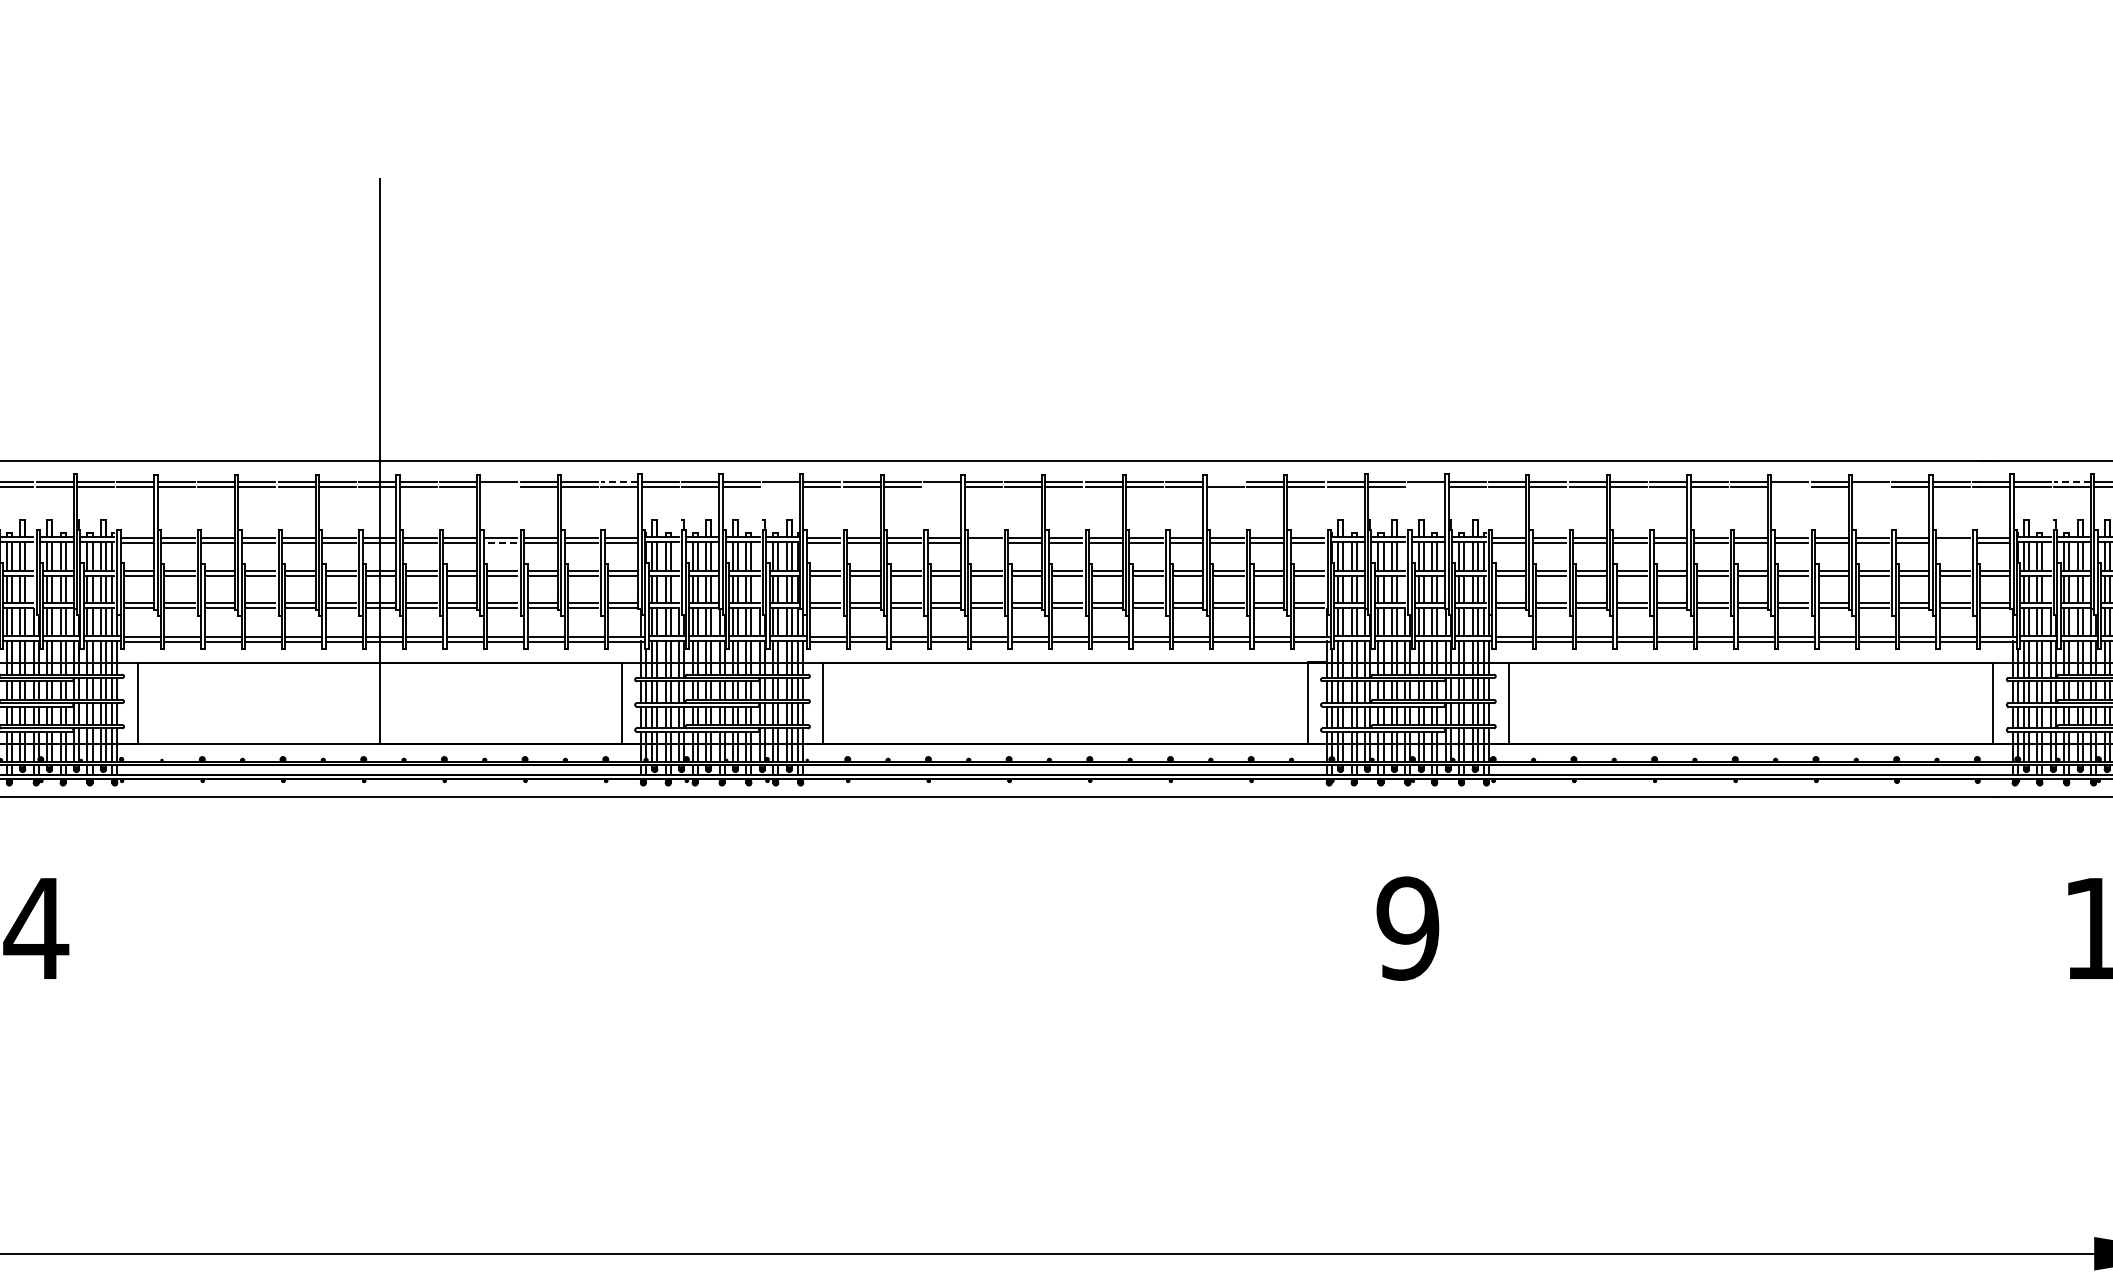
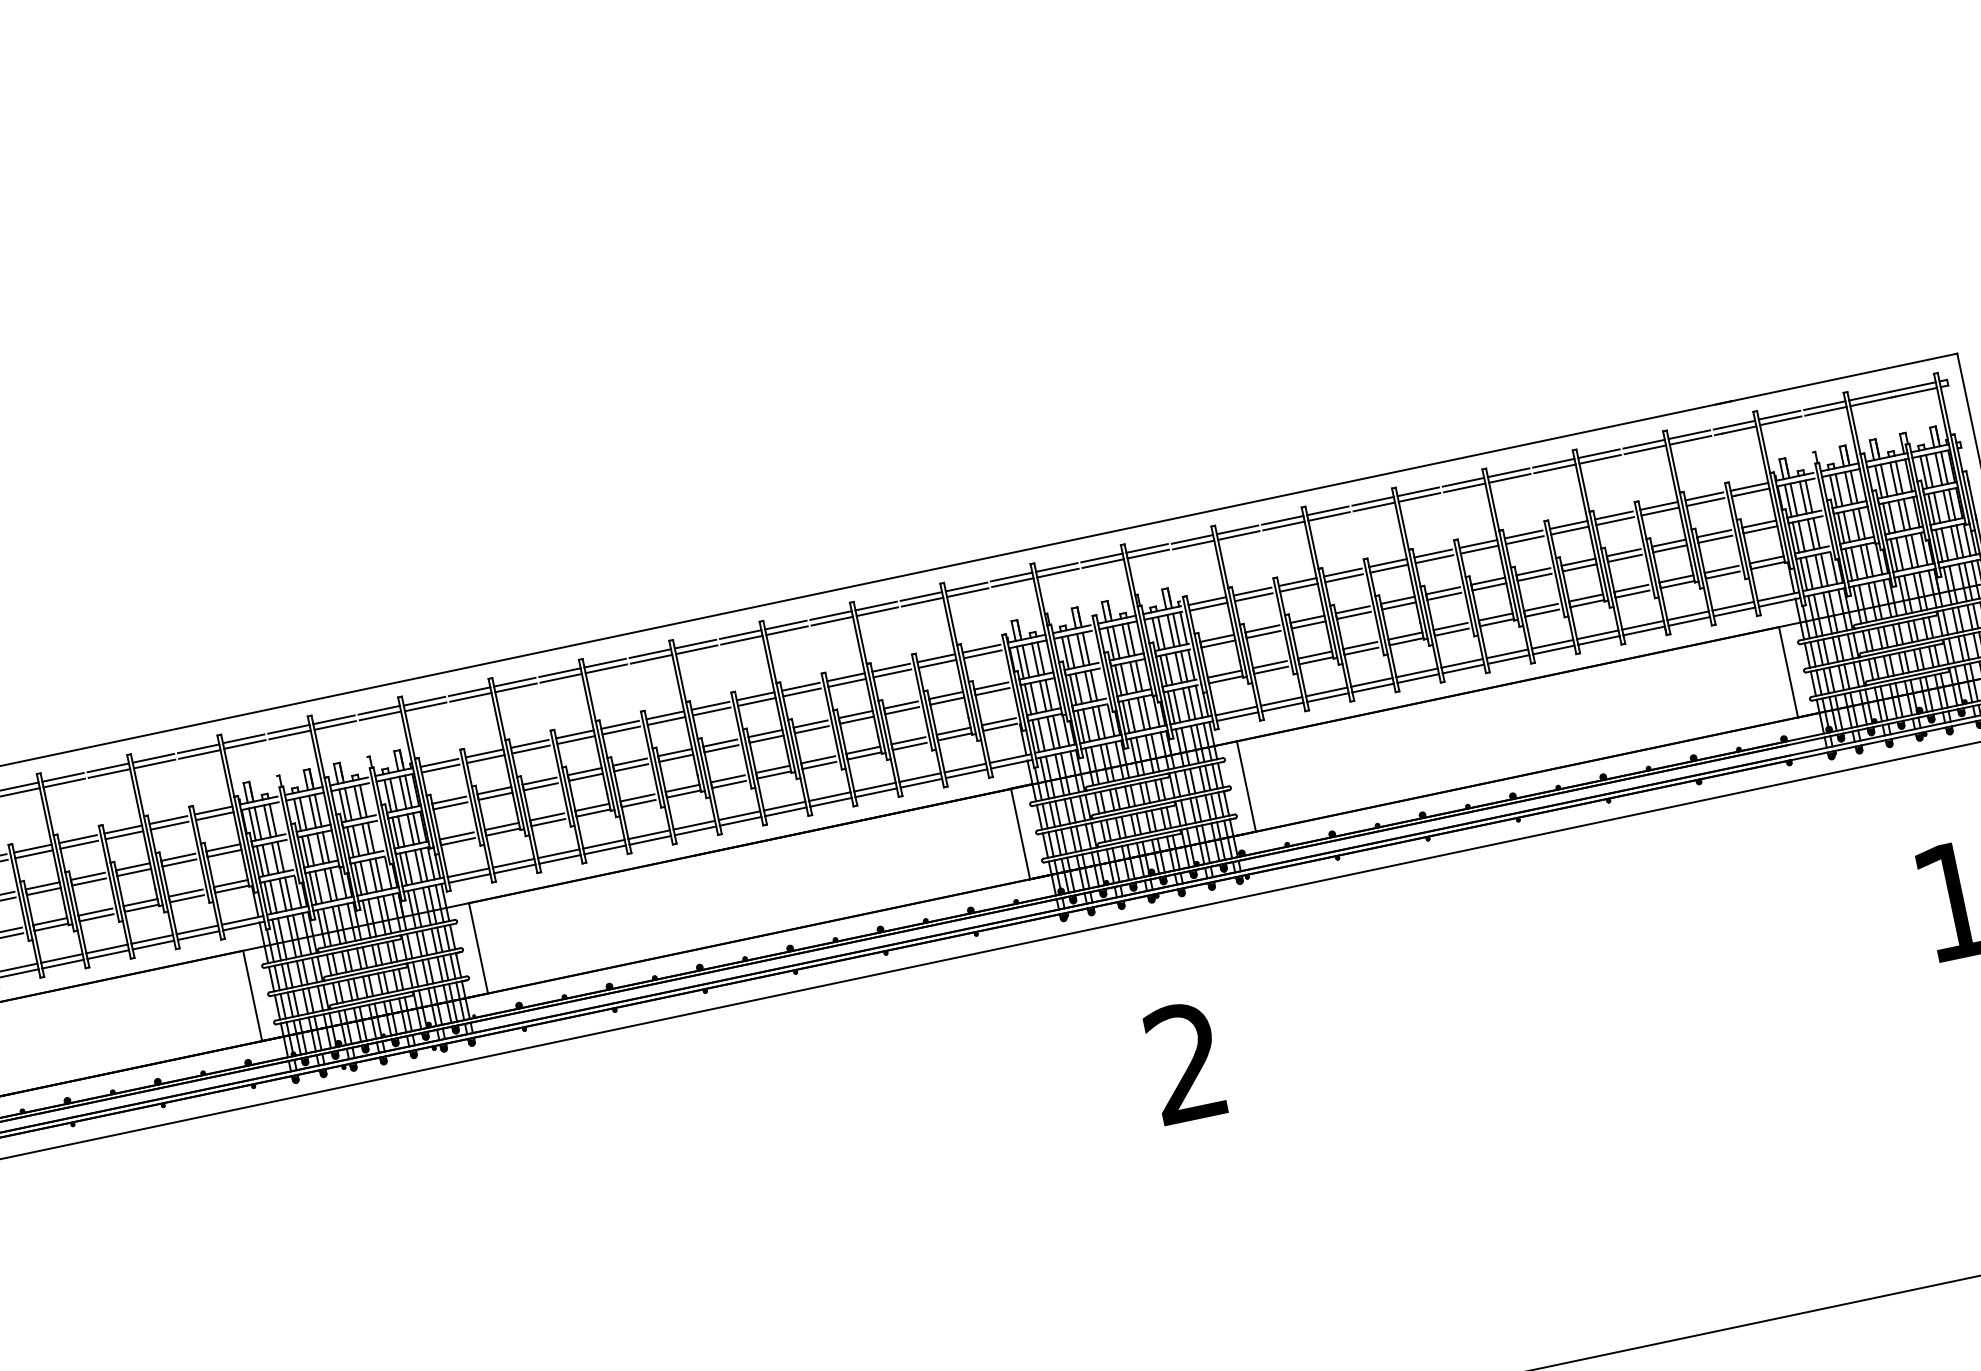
line: (2071, 481) -> (1823, 405), dashed -> solid
line: (619, 482) -> (198, 749), dashed -> solid
line: (1224, 482) -> (875, 606), added
line: (780, 486) -> (379, 715), added
line: (1426, 486) -> (1102, 563), added
line: (498, 487) -> (63, 783), added
line: (942, 487) -> (561, 678), added
line: (1789, 487) -> (1509, 478), added
line: (1870, 487) -> (1600, 459), added
line: (500, 542) -> (79, 844), dashed -> solid
line: (984, 542) -> (621, 730), added
line: (1952, 542) -> (1704, 501), added
text: (1407, 928) -> (1185, 1062), 9 -> 2

